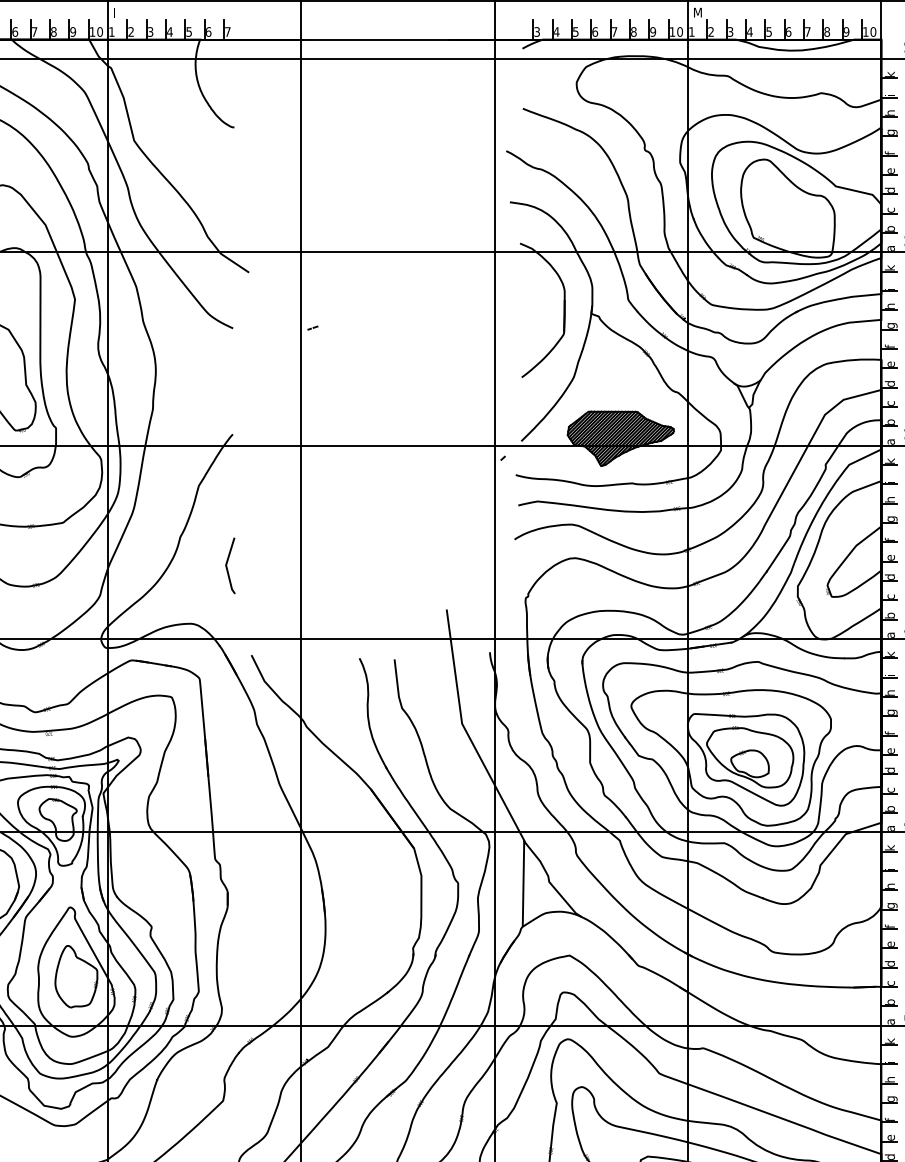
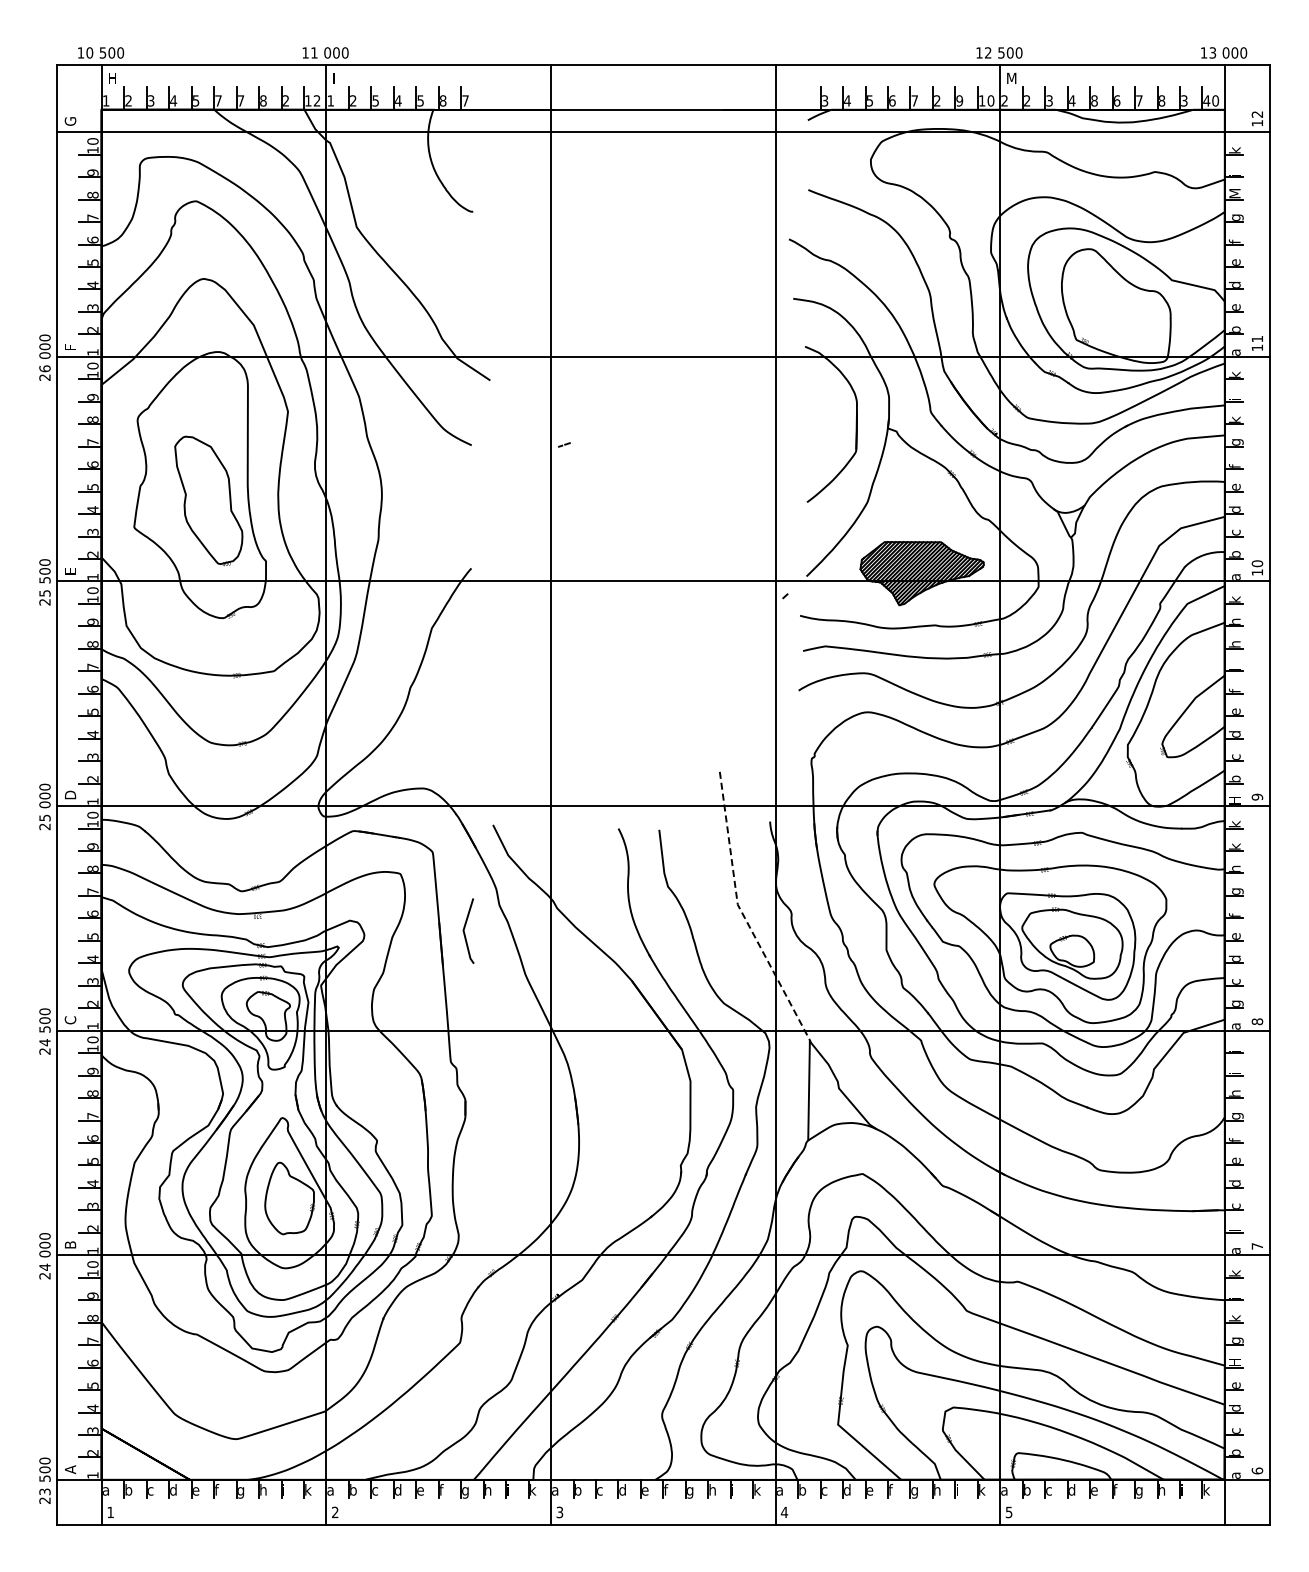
text: (15, 31) -> (218, 100), 6 -> 7
text: (73, 31) -> (286, 100), 9 -> 2
text: (99, 31) -> (316, 100), 10 -> 12
text: (150, 31) -> (375, 100), 3 -> 5
text: (208, 31) -> (443, 100), 6 -> 8
text: (634, 31) -> (937, 100), 8 -> 2
text: (691, 31) -> (1004, 100), 1 -> 2
text: (769, 31) -> (1094, 100), 5 -> 8
text: (846, 31) -> (1184, 100), 9 -> 3
text: (865, 31) -> (1206, 100), 10 -> 40
text: (889, 111) -> (1234, 193), h -> M
text: (891, 208) -> (1236, 306), c -> e
text: (891, 305) -> (1236, 418), h -> k
text: (889, 480) -> (1234, 621), i -> h
text: (891, 518) -> (1236, 666), g -> I
line: (227, 563) -> (465, 928), moved
text: (889, 634) -> (1234, 800), a -> H
text: (889, 673) -> (1234, 846), i -> k
line: (466, 731) -> (742, 913), solid -> dashed
text: (891, 808) -> (1236, 1003), b -> g
text: (889, 847) -> (1234, 1048), k -> i
text: (889, 1001) -> (1234, 1227), b -> I
text: (891, 1079) -> (1236, 1317), h -> k
text: (889, 1117) -> (1234, 1362), f -> H

